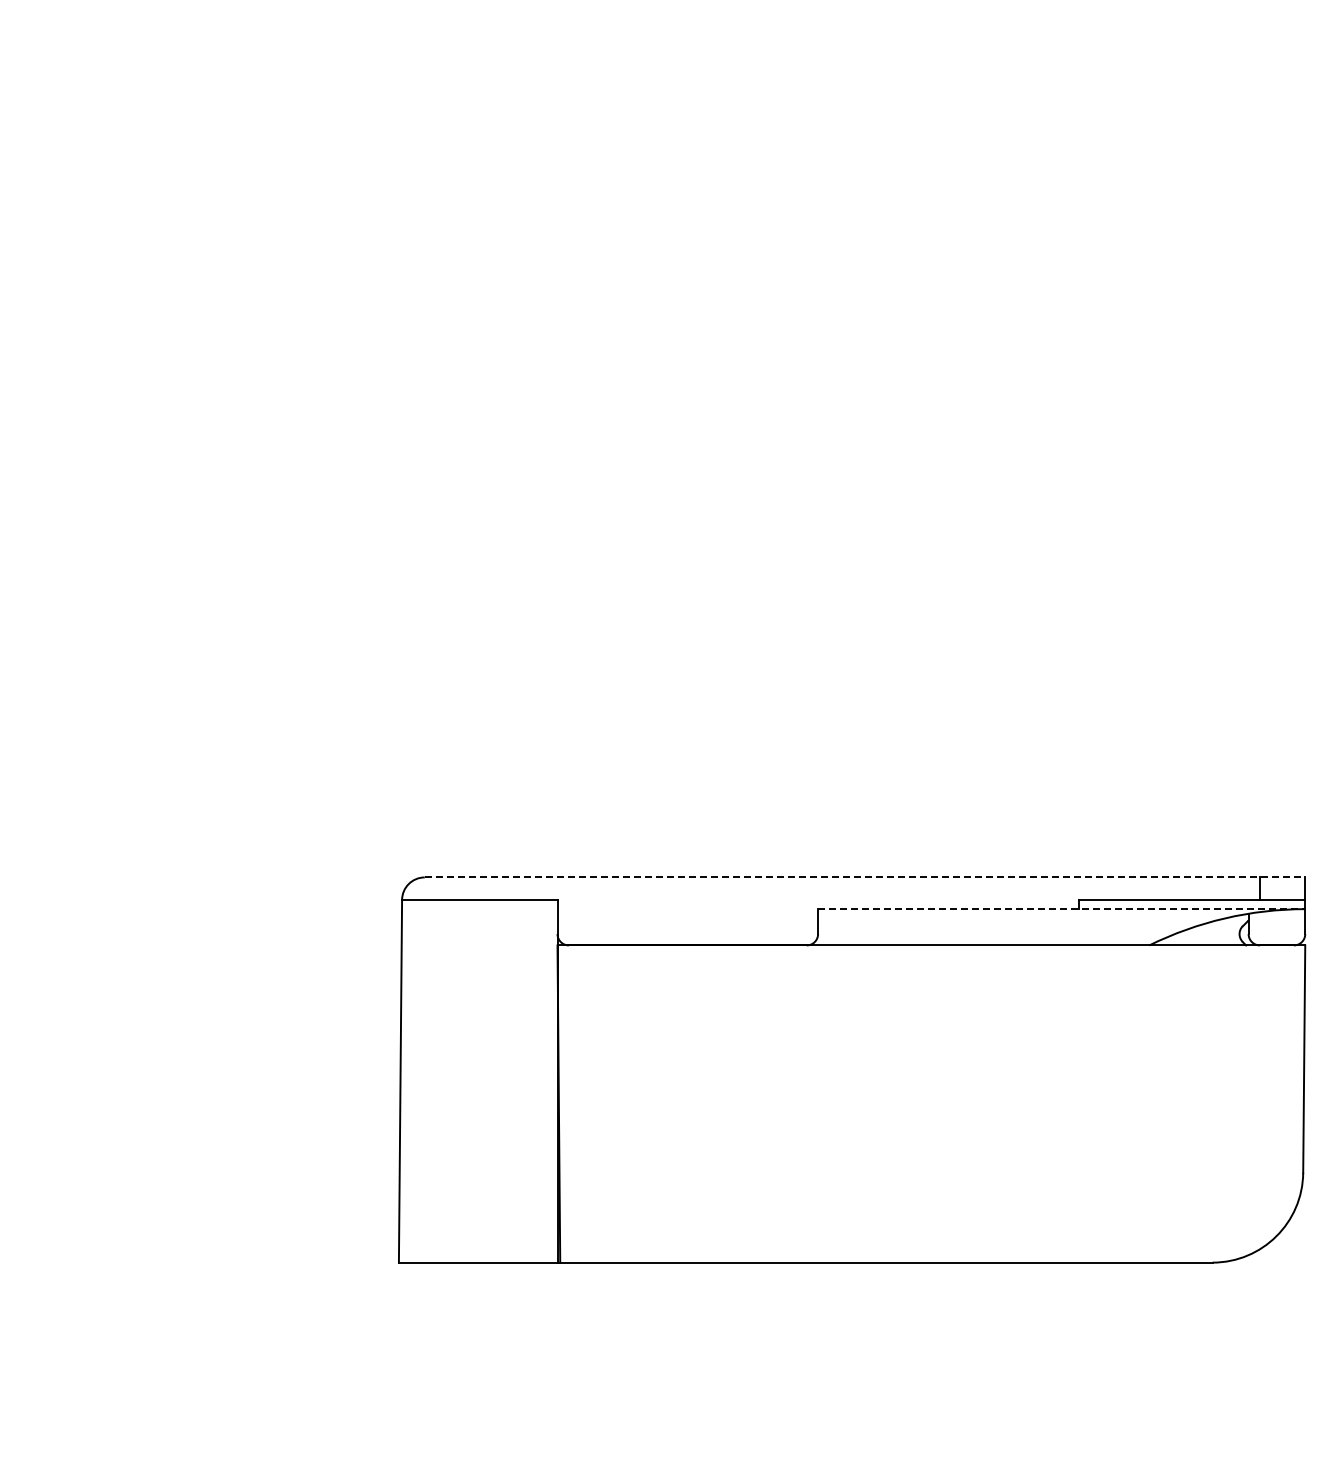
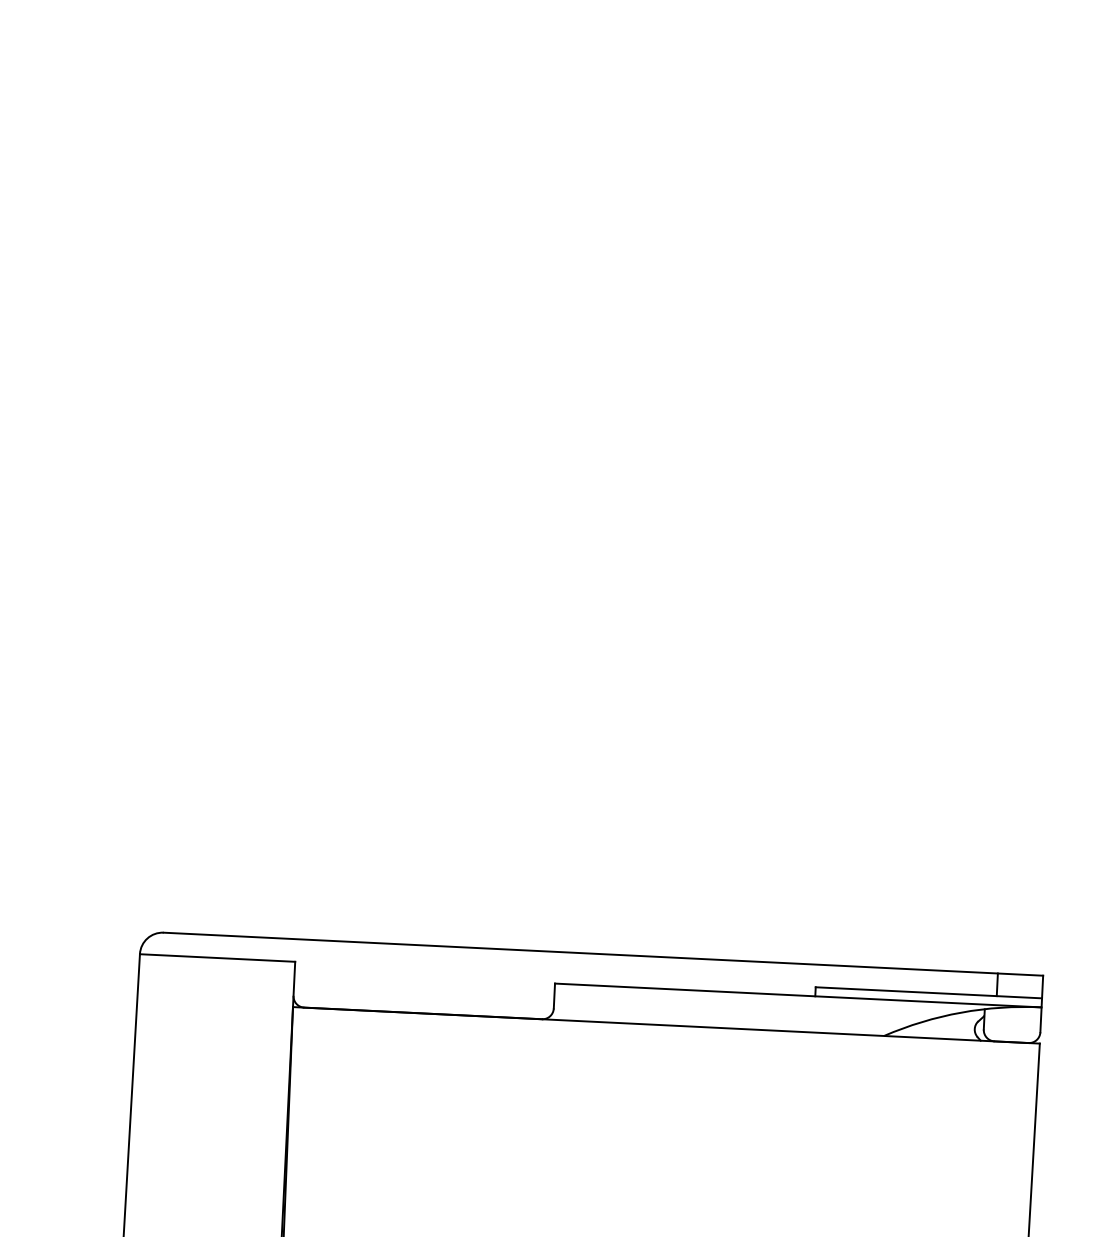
line: (865, 877) -> (603, 954), dashed -> solid
line: (1061, 909) -> (798, 995), dashed -> solid

